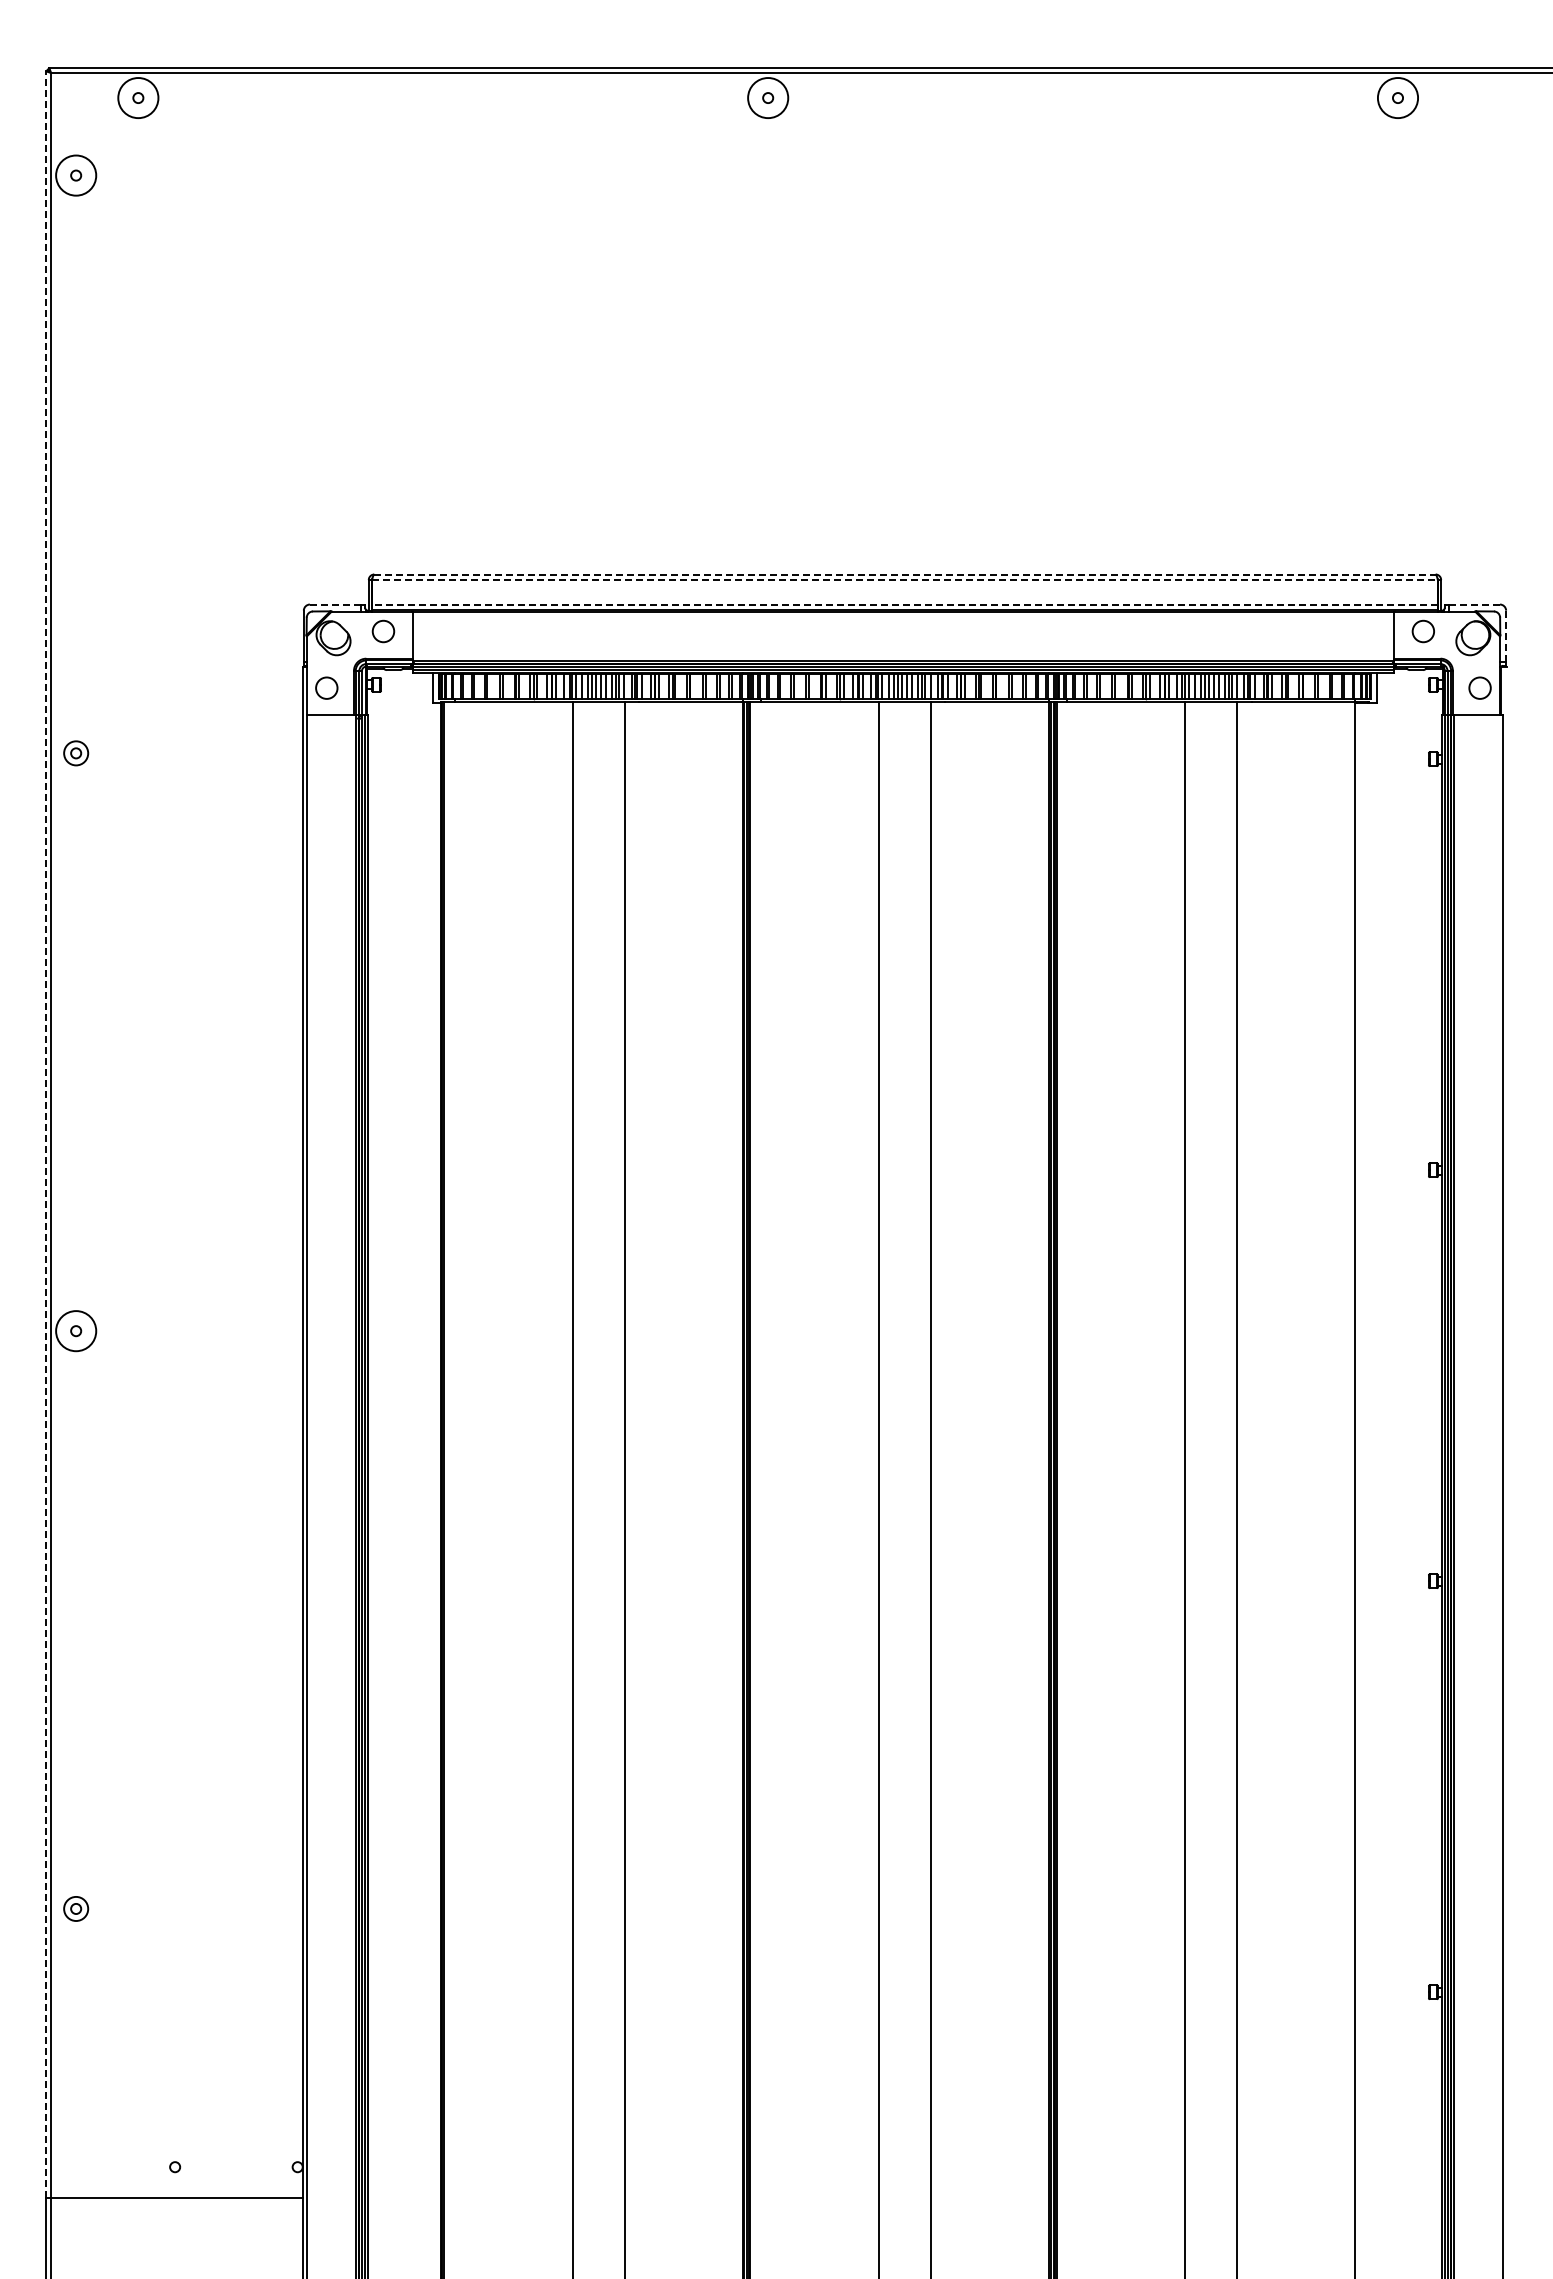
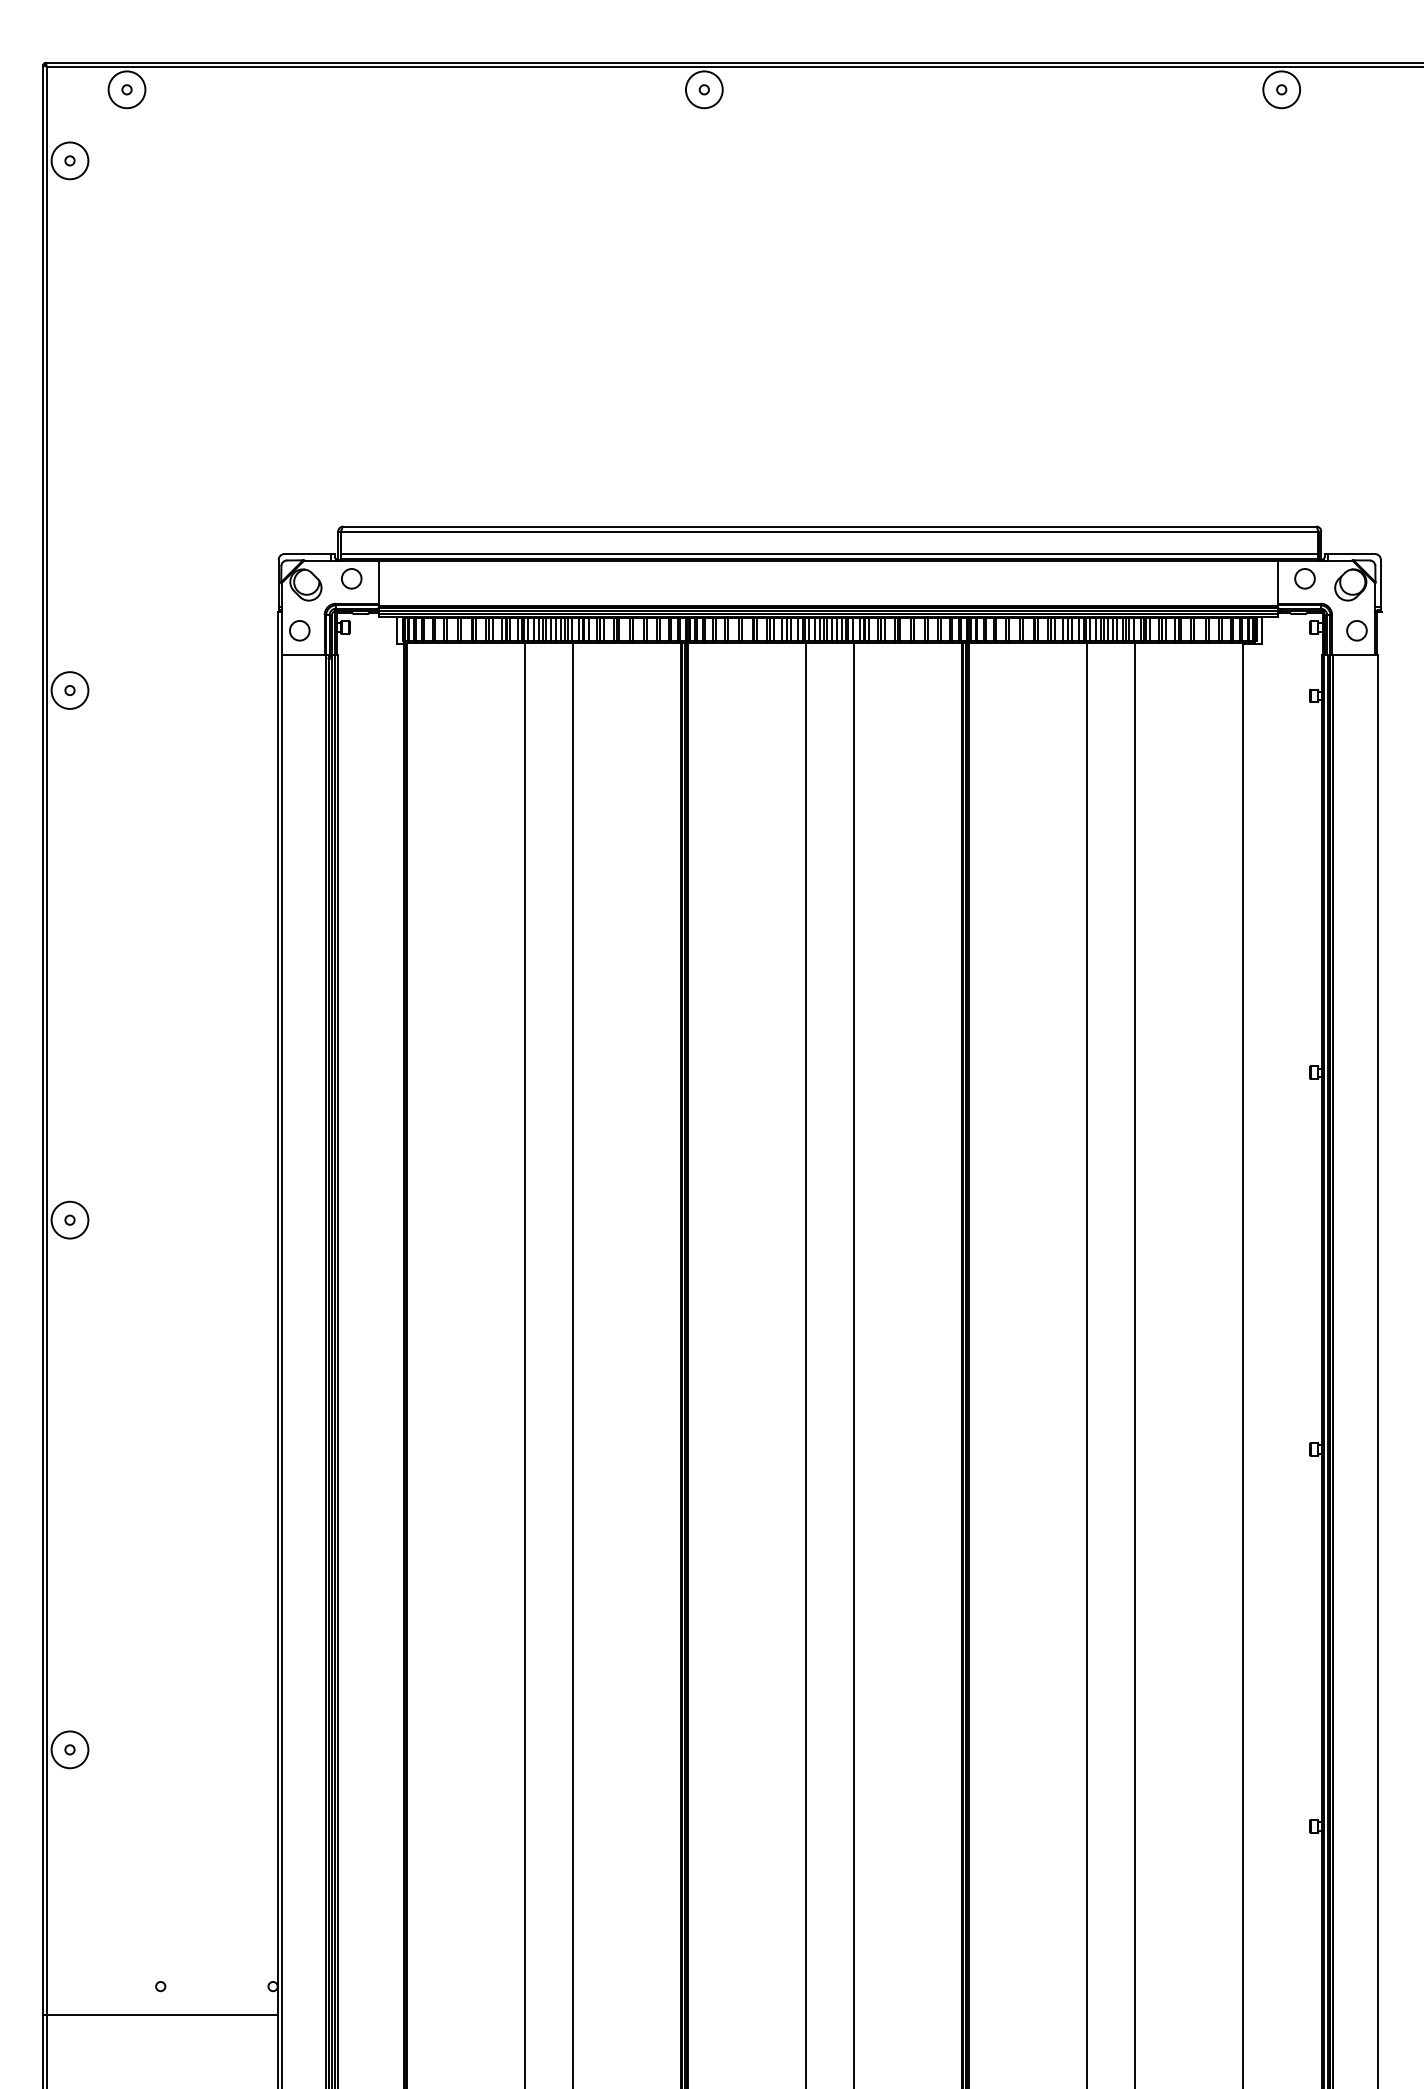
line: (904, 574) -> (829, 526), dashed -> solid
line: (904, 580) -> (829, 532), dashed -> solid
line: (335, 604) -> (307, 554), dashed -> solid
line: (904, 604) -> (829, 554), dashed -> solid
line: (1474, 604) -> (1351, 554), dashed -> solid
line: (1506, 636) -> (1381, 583), dashed -> solid
circle: (76, 753) -> (70, 690), size x1.67
line: (46, 1133) -> (42, 1038), dashed -> solid
circle: (76, 1908) -> (70, 1749), size x1.67

